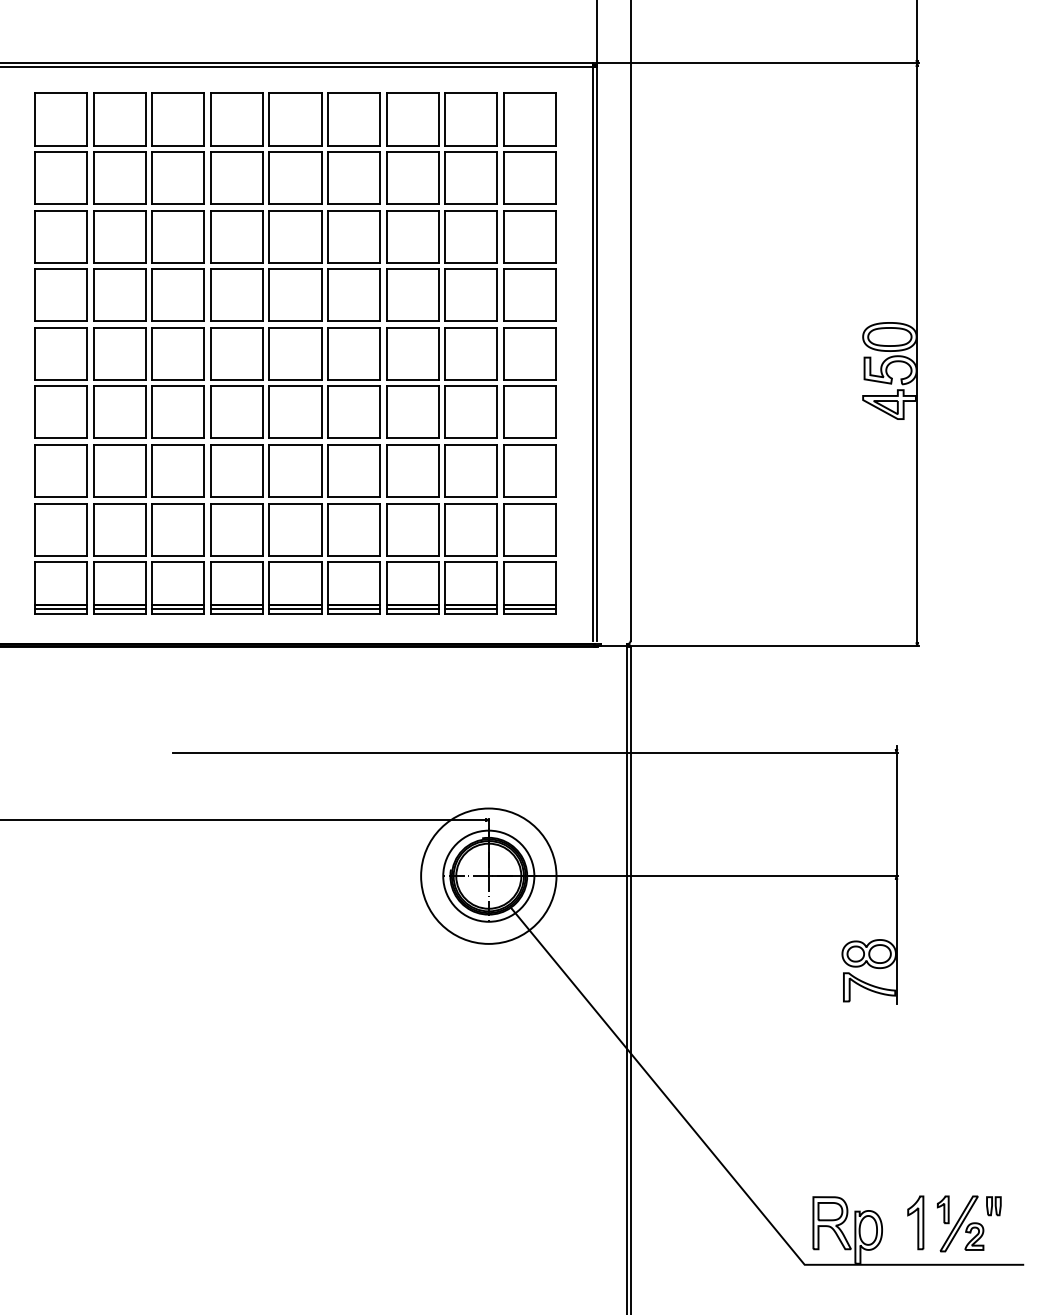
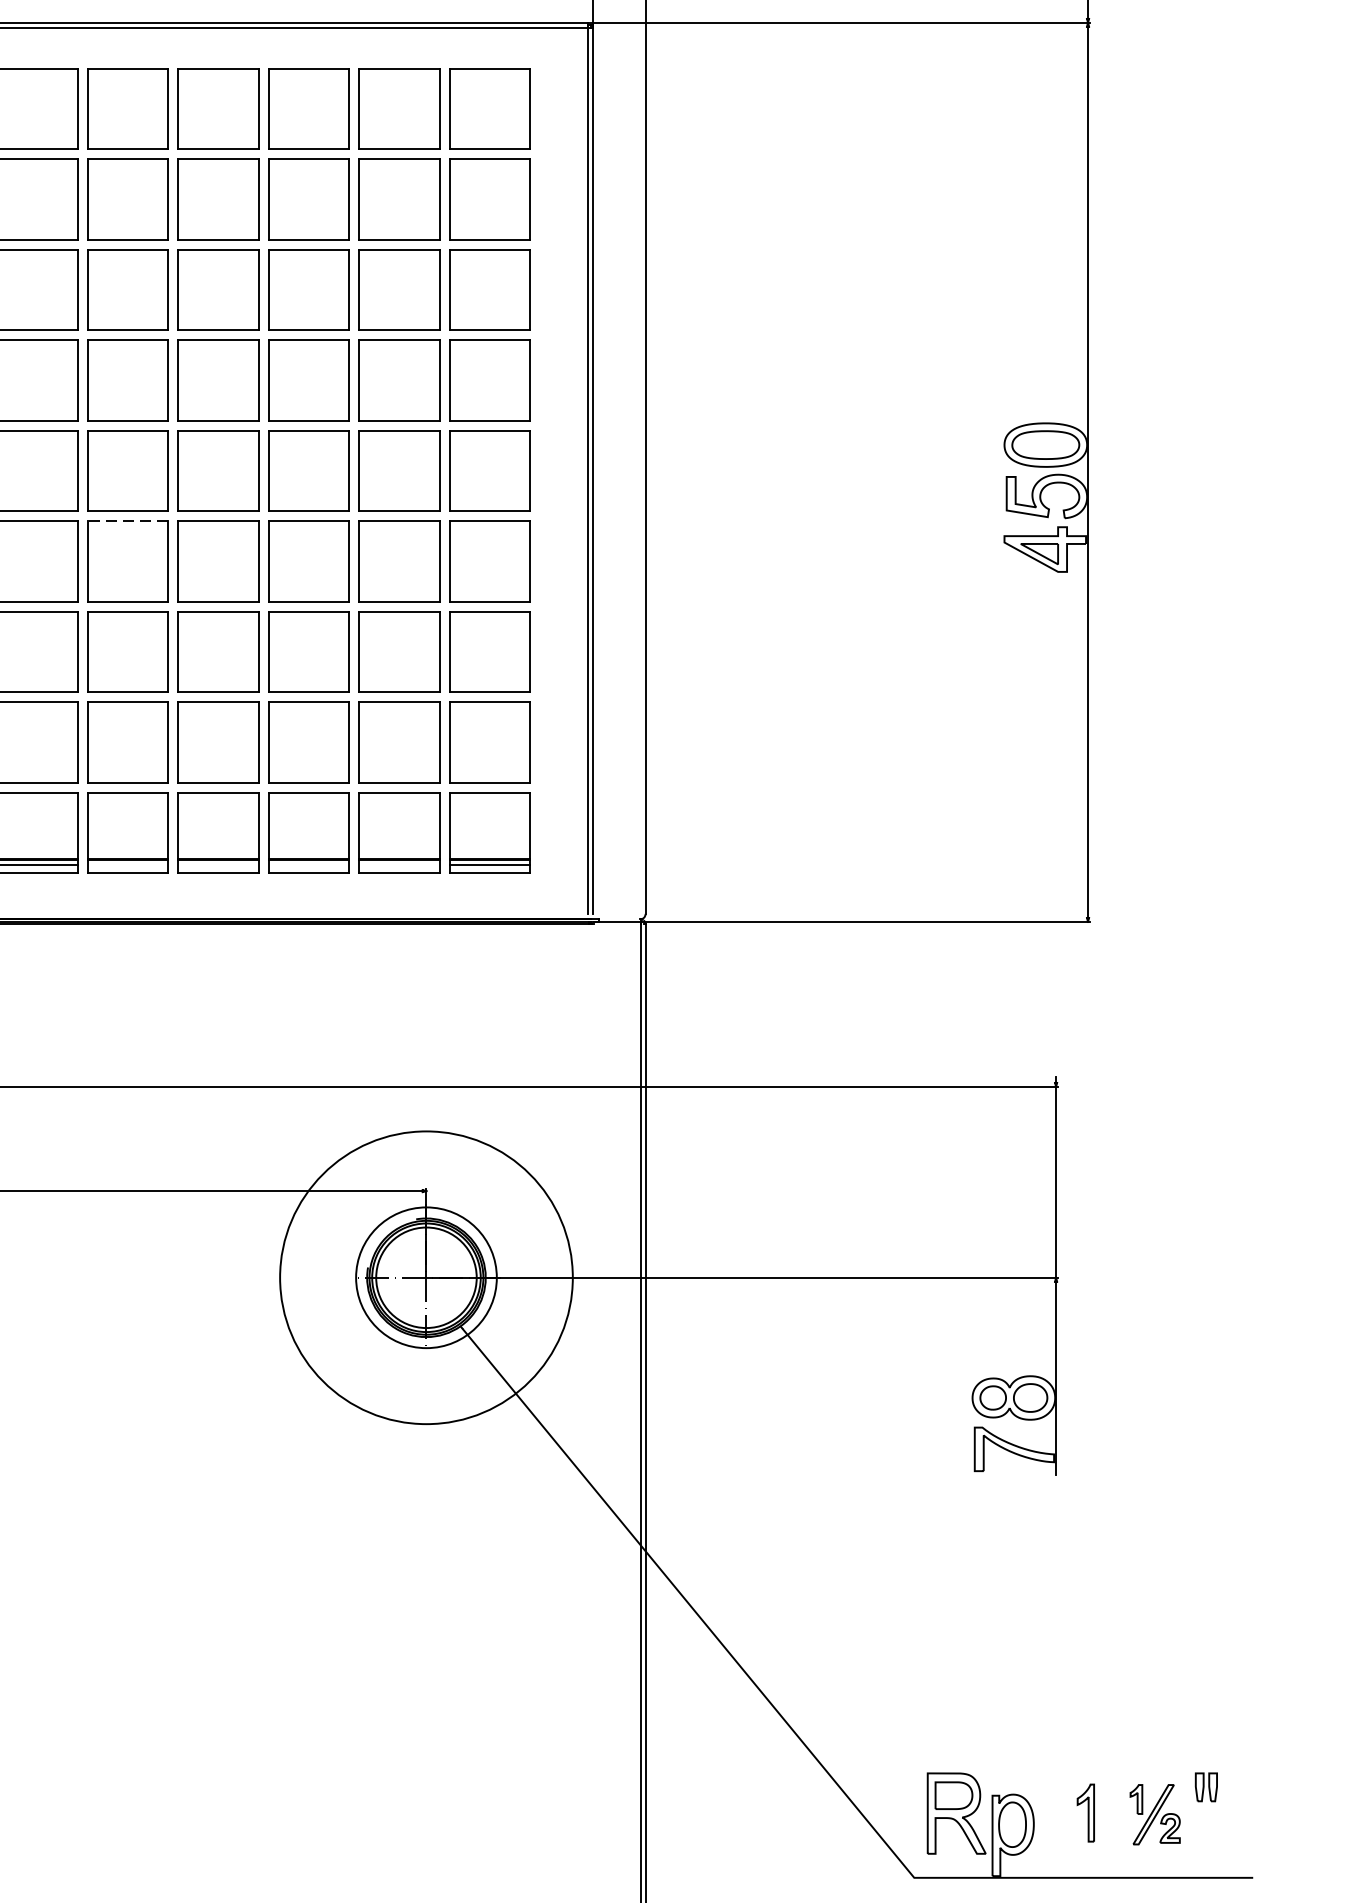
line: (294, 386) -> (126, 521), solid -> dashed
line: (295, 609) -> (127, 865), removed
line: (354, 609) -> (219, 865), removed
line: (412, 609) -> (308, 865), removed
line: (471, 609) -> (399, 865), removed
circle: (488, 875) -> (425, 1276), size x1.4
part: (915, 1222) -> (1085, 1812), size x0.7
part: (960, 1223) -> (1154, 1814), size x0.7

